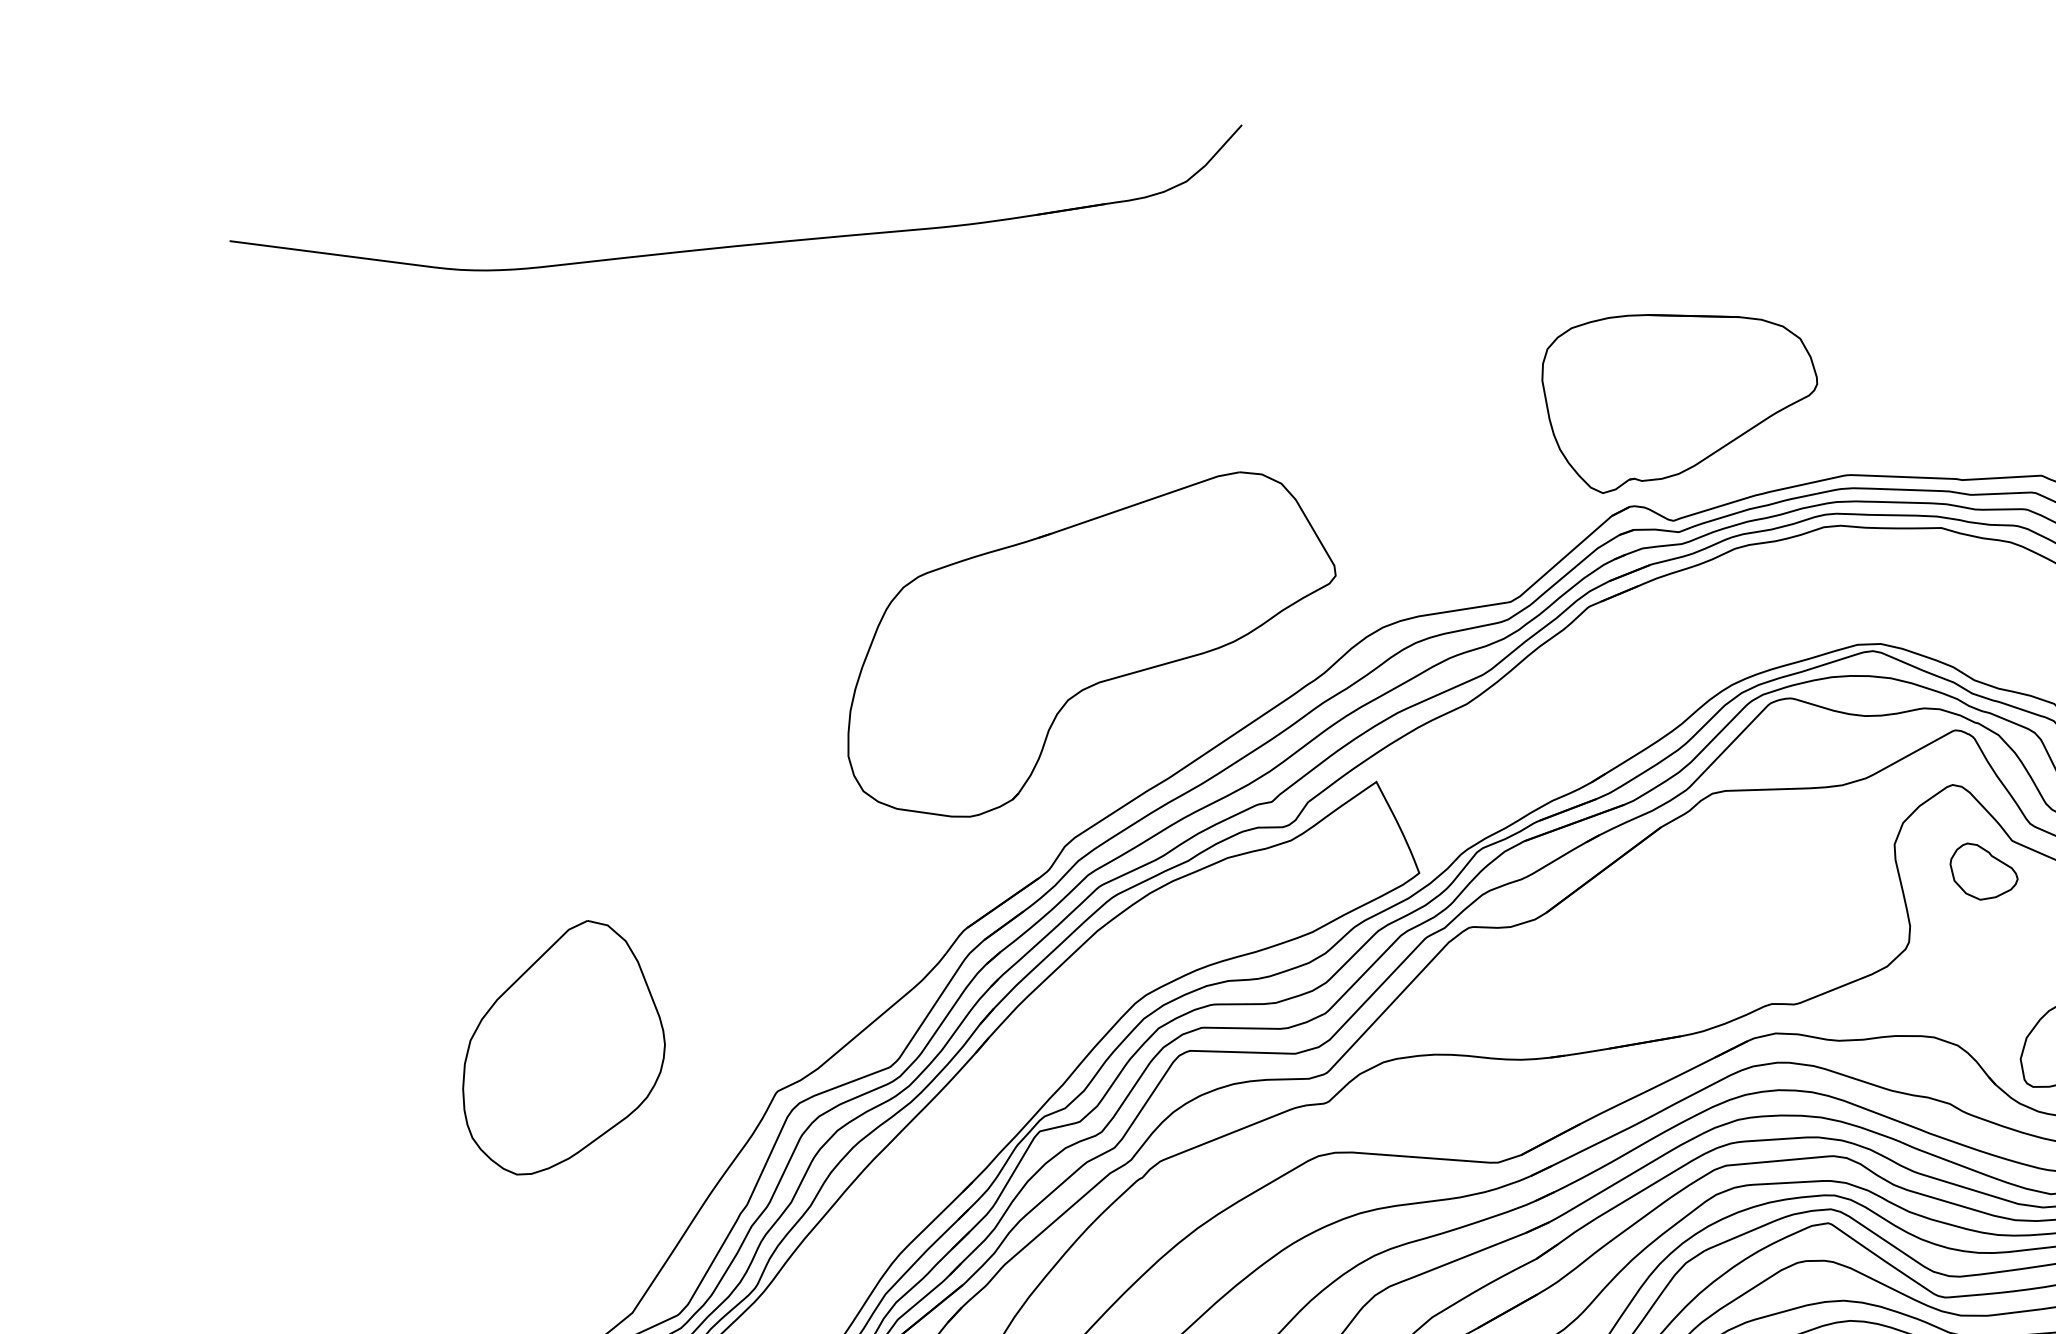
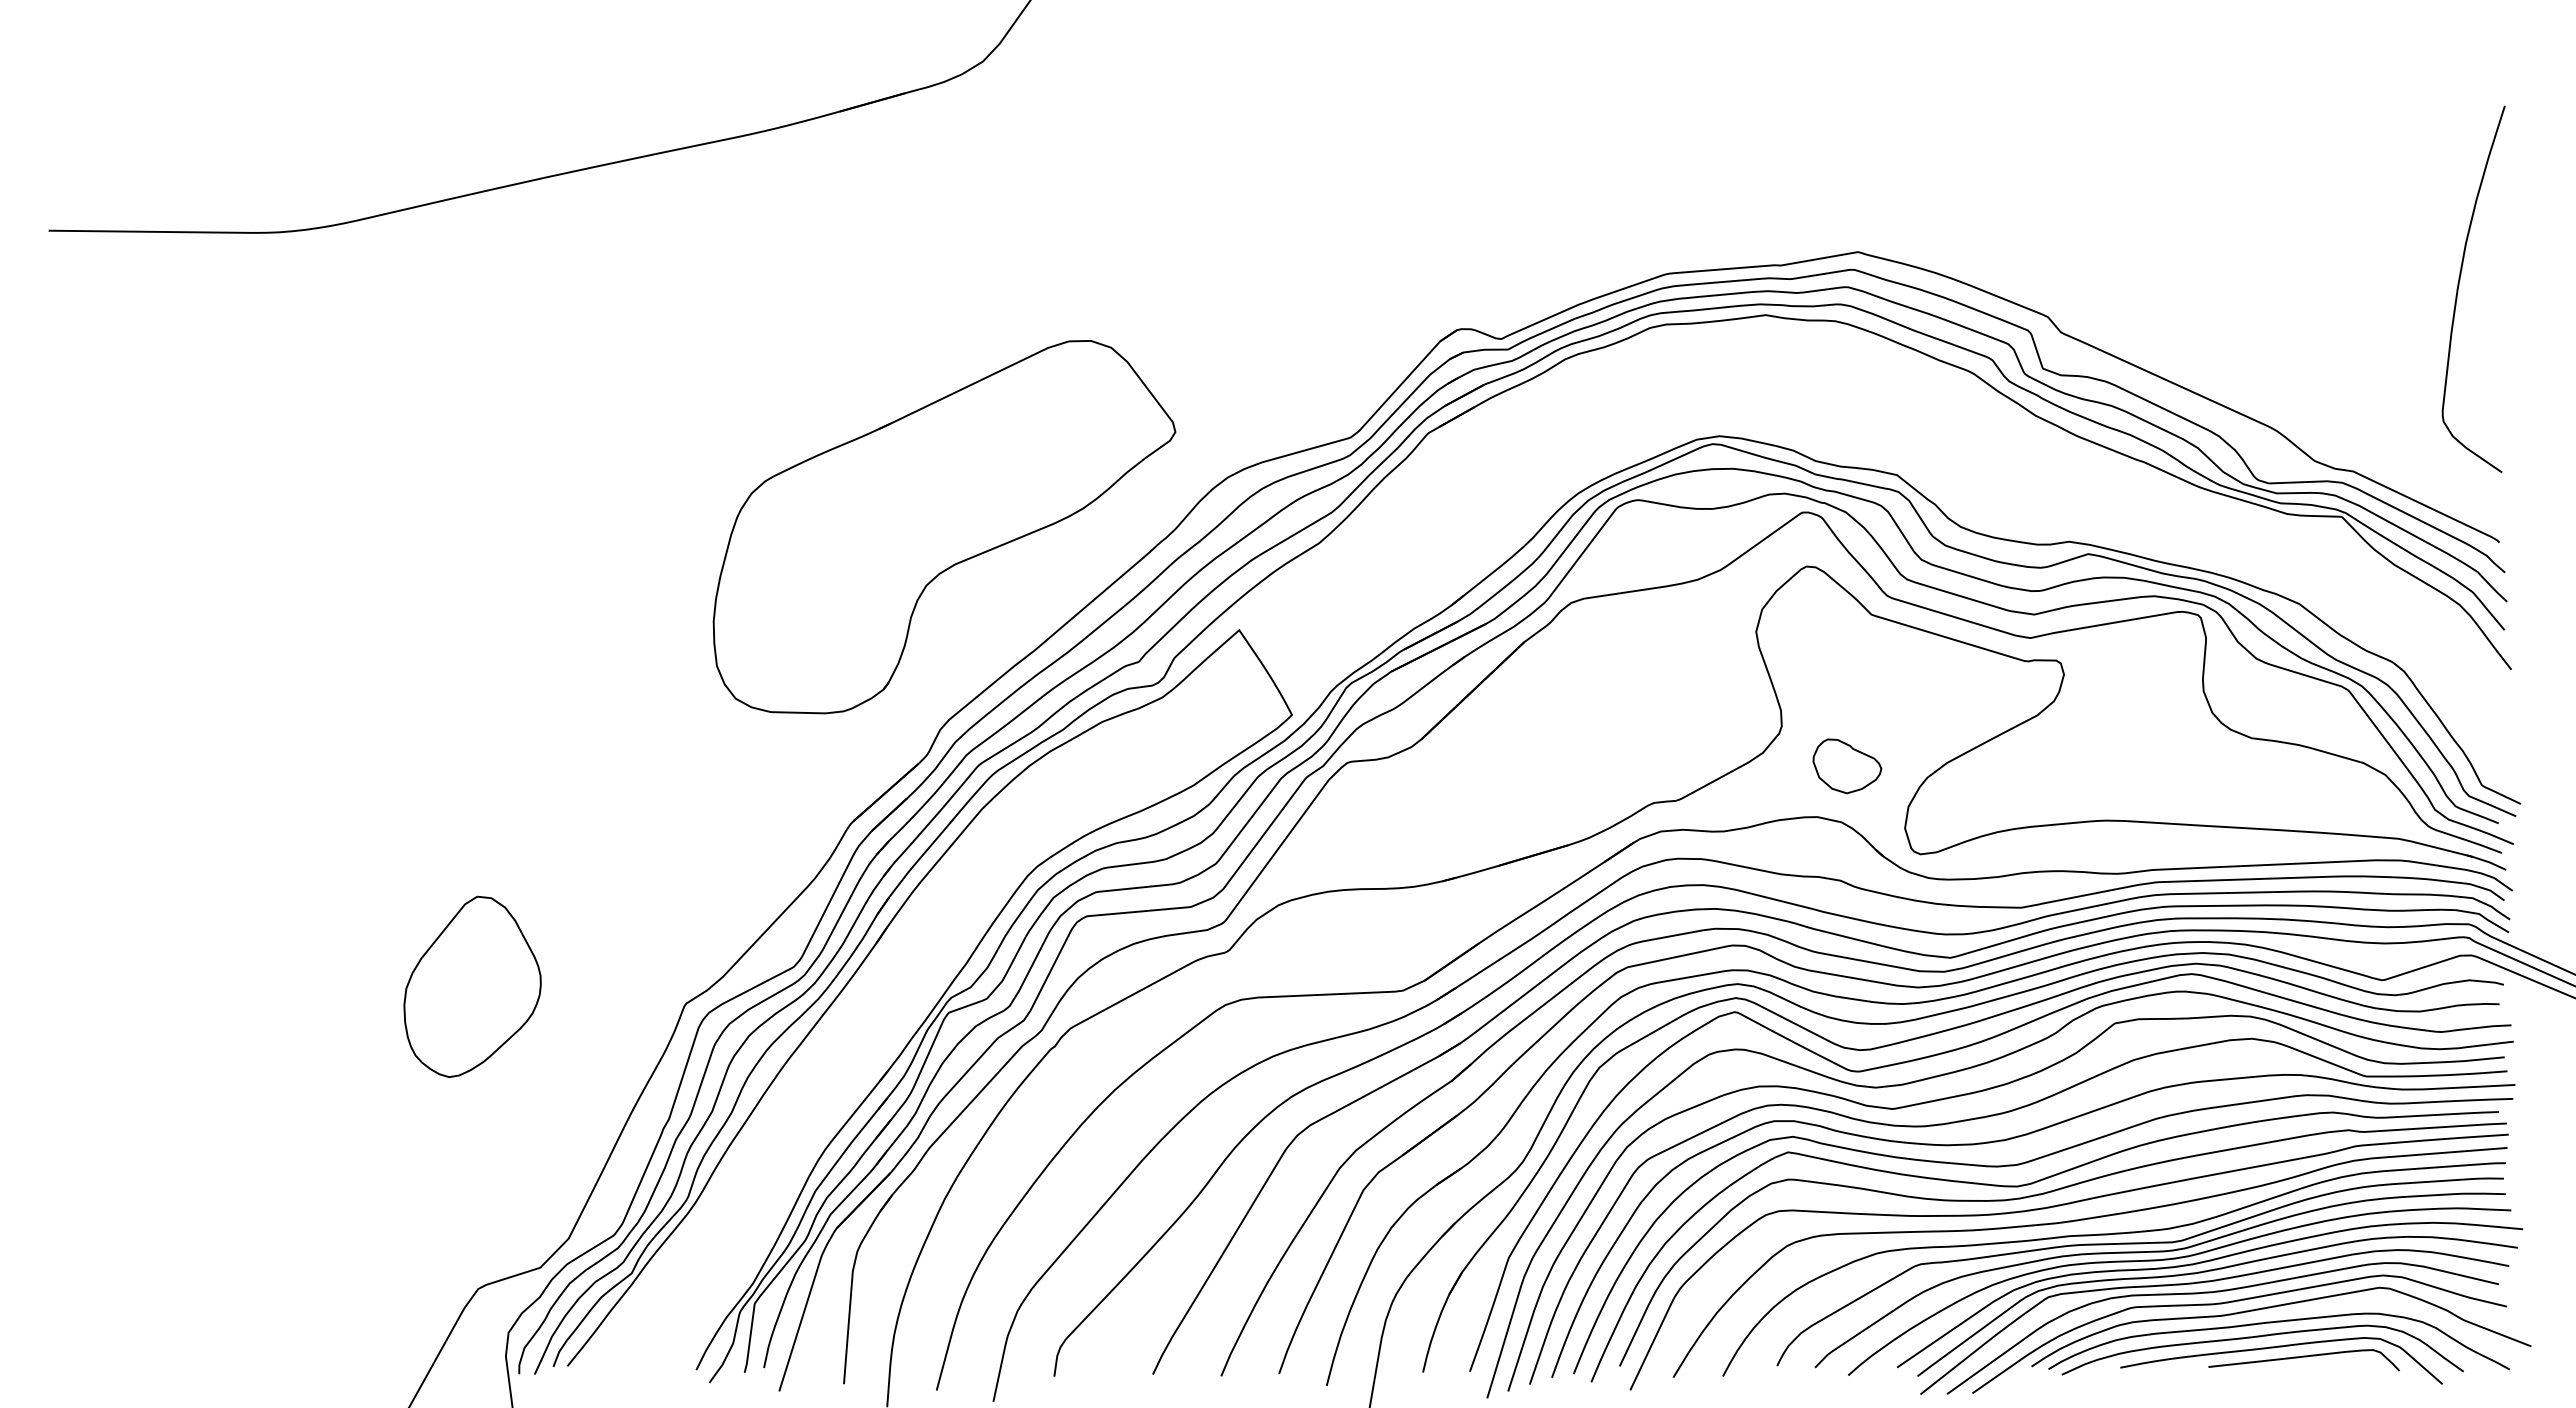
part: (1676, 405) -> (1490, 225), removed
part: (1984, 872) -> (1847, 766), moved
part: (565, 1048) -> (472, 986), size x0.7

